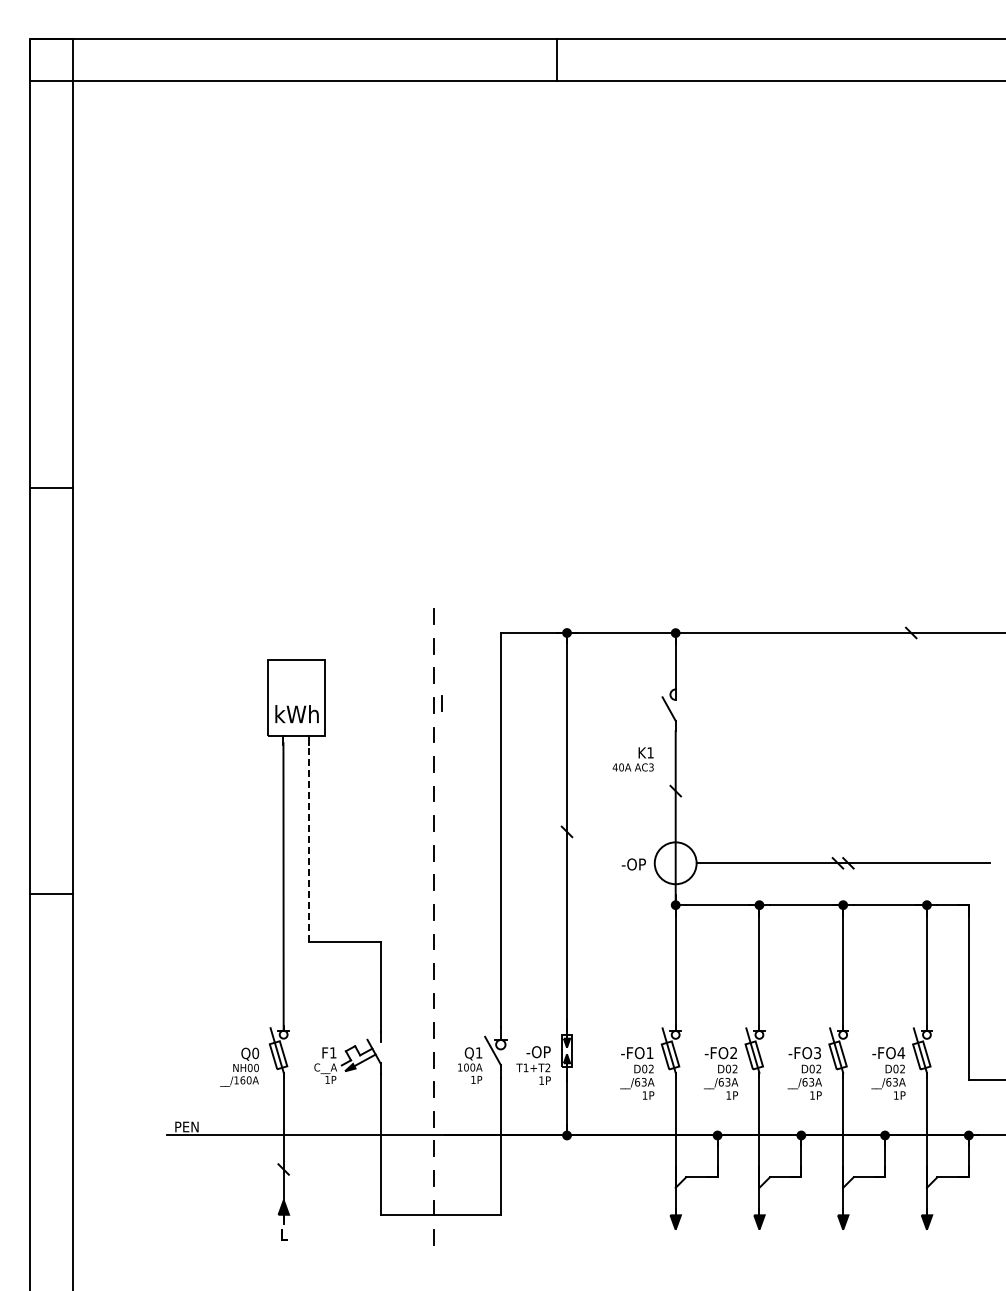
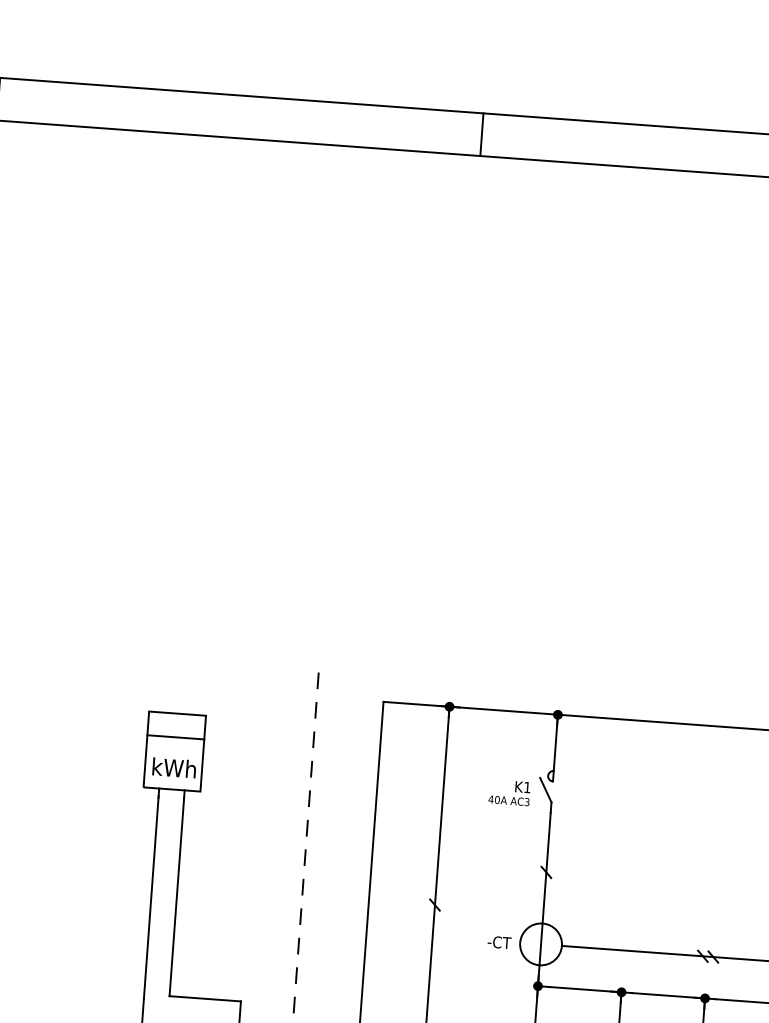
line: (295, 683) -> (175, 737), added
line: (441, 703) -> (319, 767), removed
text: (632, 759) -> (508, 792), moved
line: (309, 842) -> (177, 896), dashed -> solid
text: (633, 864) -> (498, 942), -OP -> -CT

